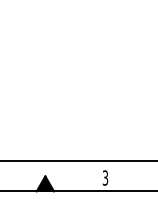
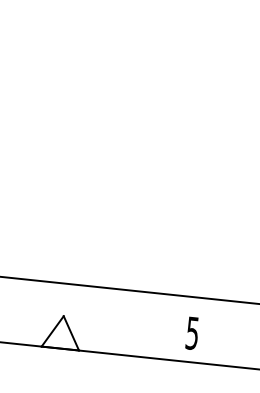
text: (105, 177) -> (192, 332), 3 -> 5
fill: (45, 183) -> (62, 331), removed

